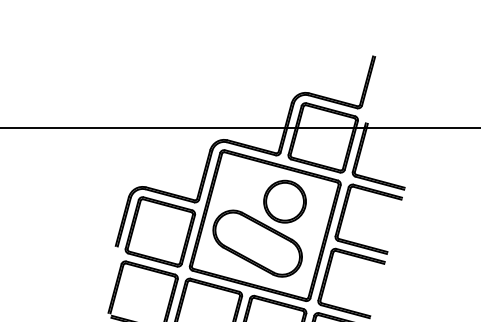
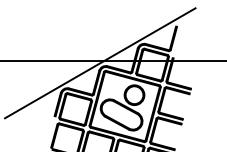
line: (212, 134) -> (100, 63), added

